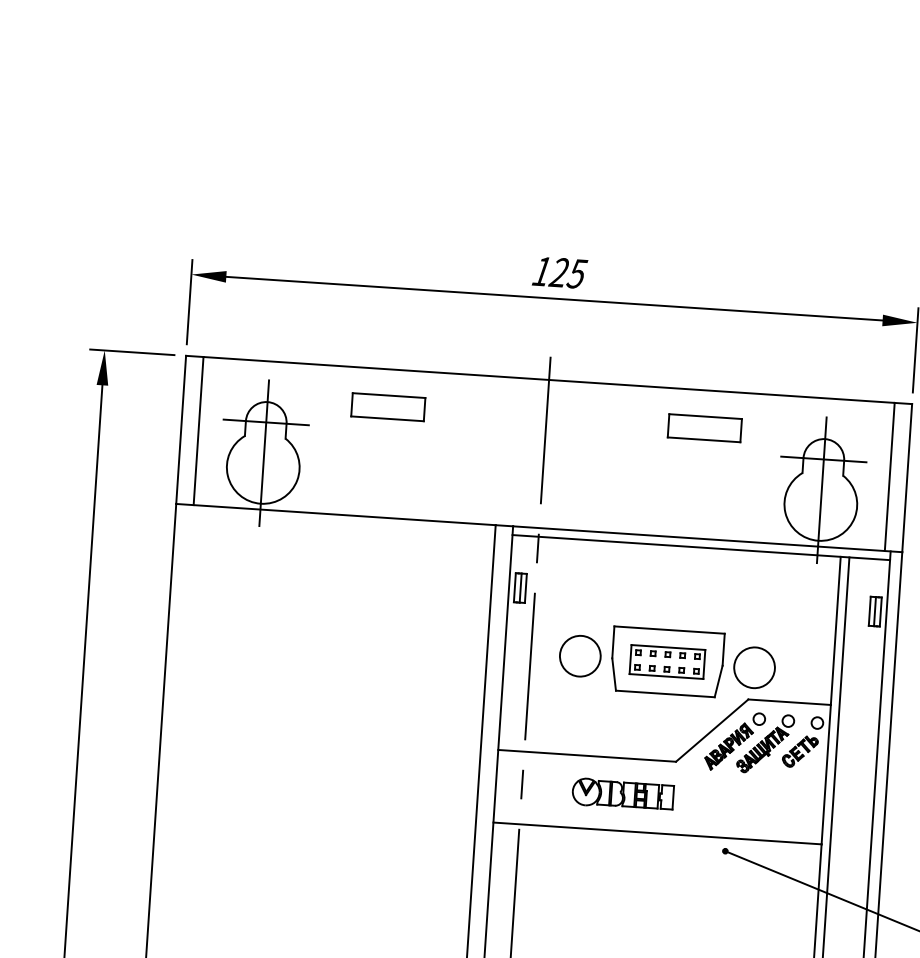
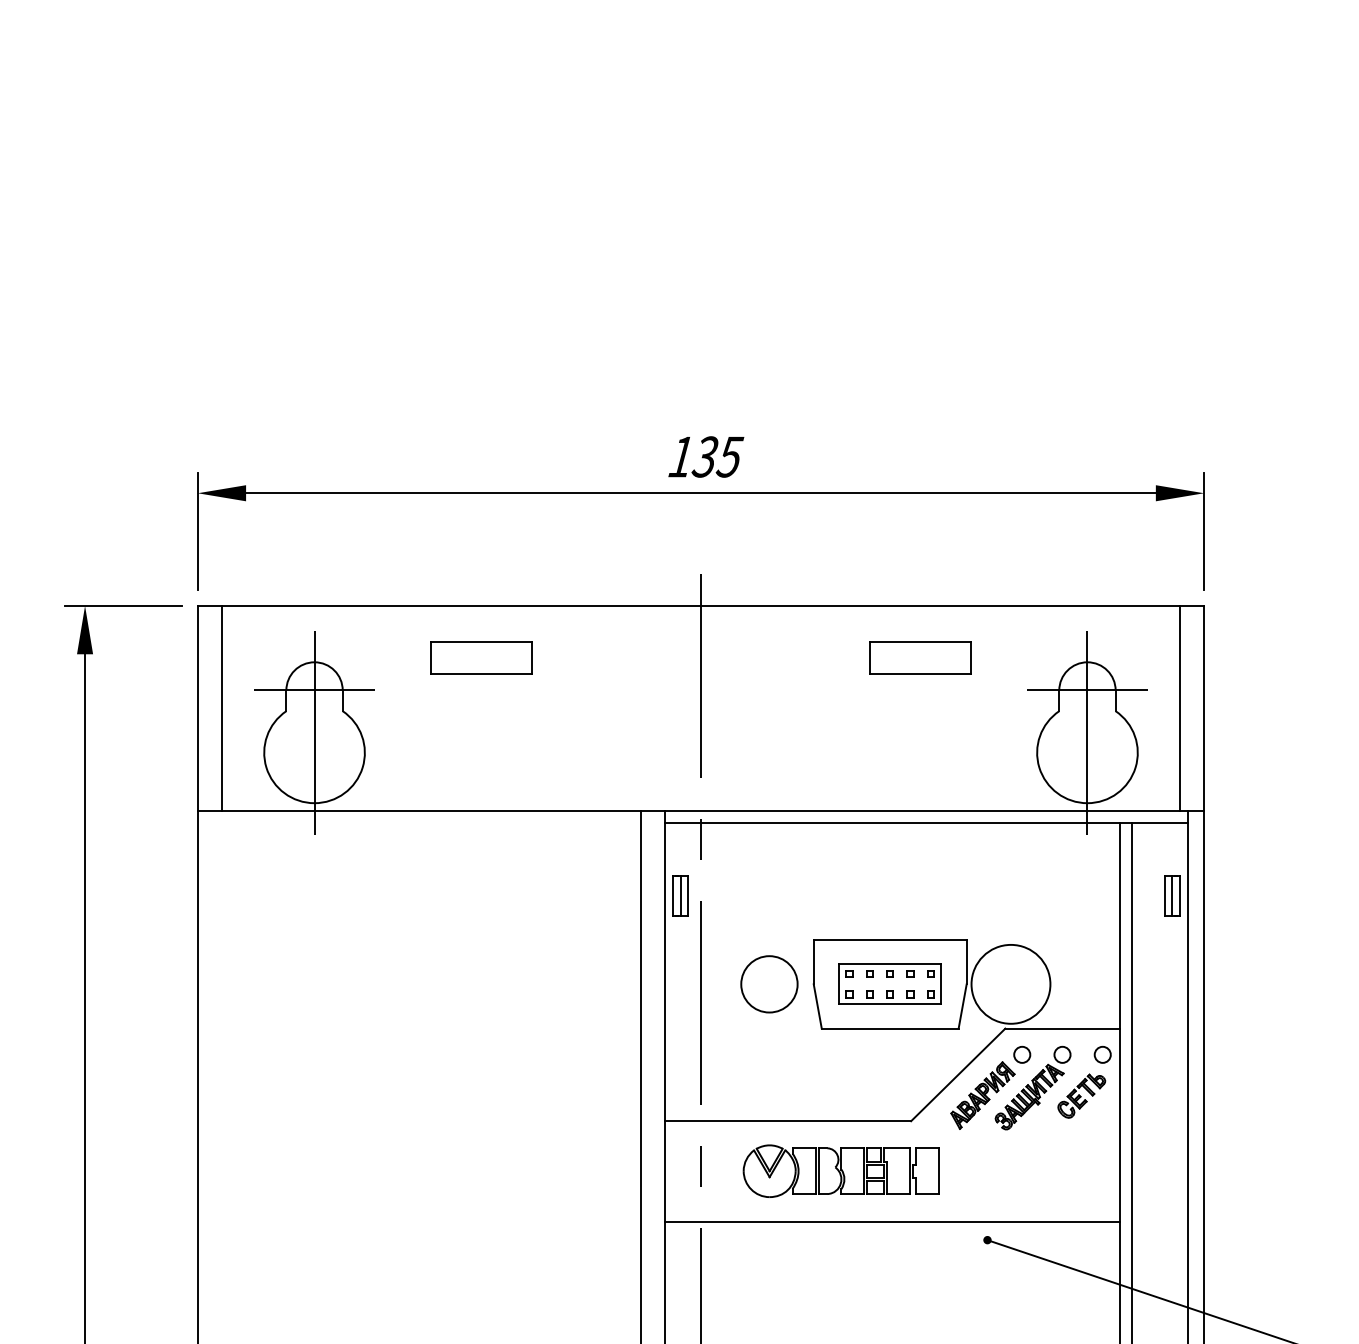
text: (558, 272) -> (704, 456), 125 -> 135
circle: (754, 667) -> (1010, 984), size x1.4
part: (622, 793) -> (840, 1170), size x1.4

